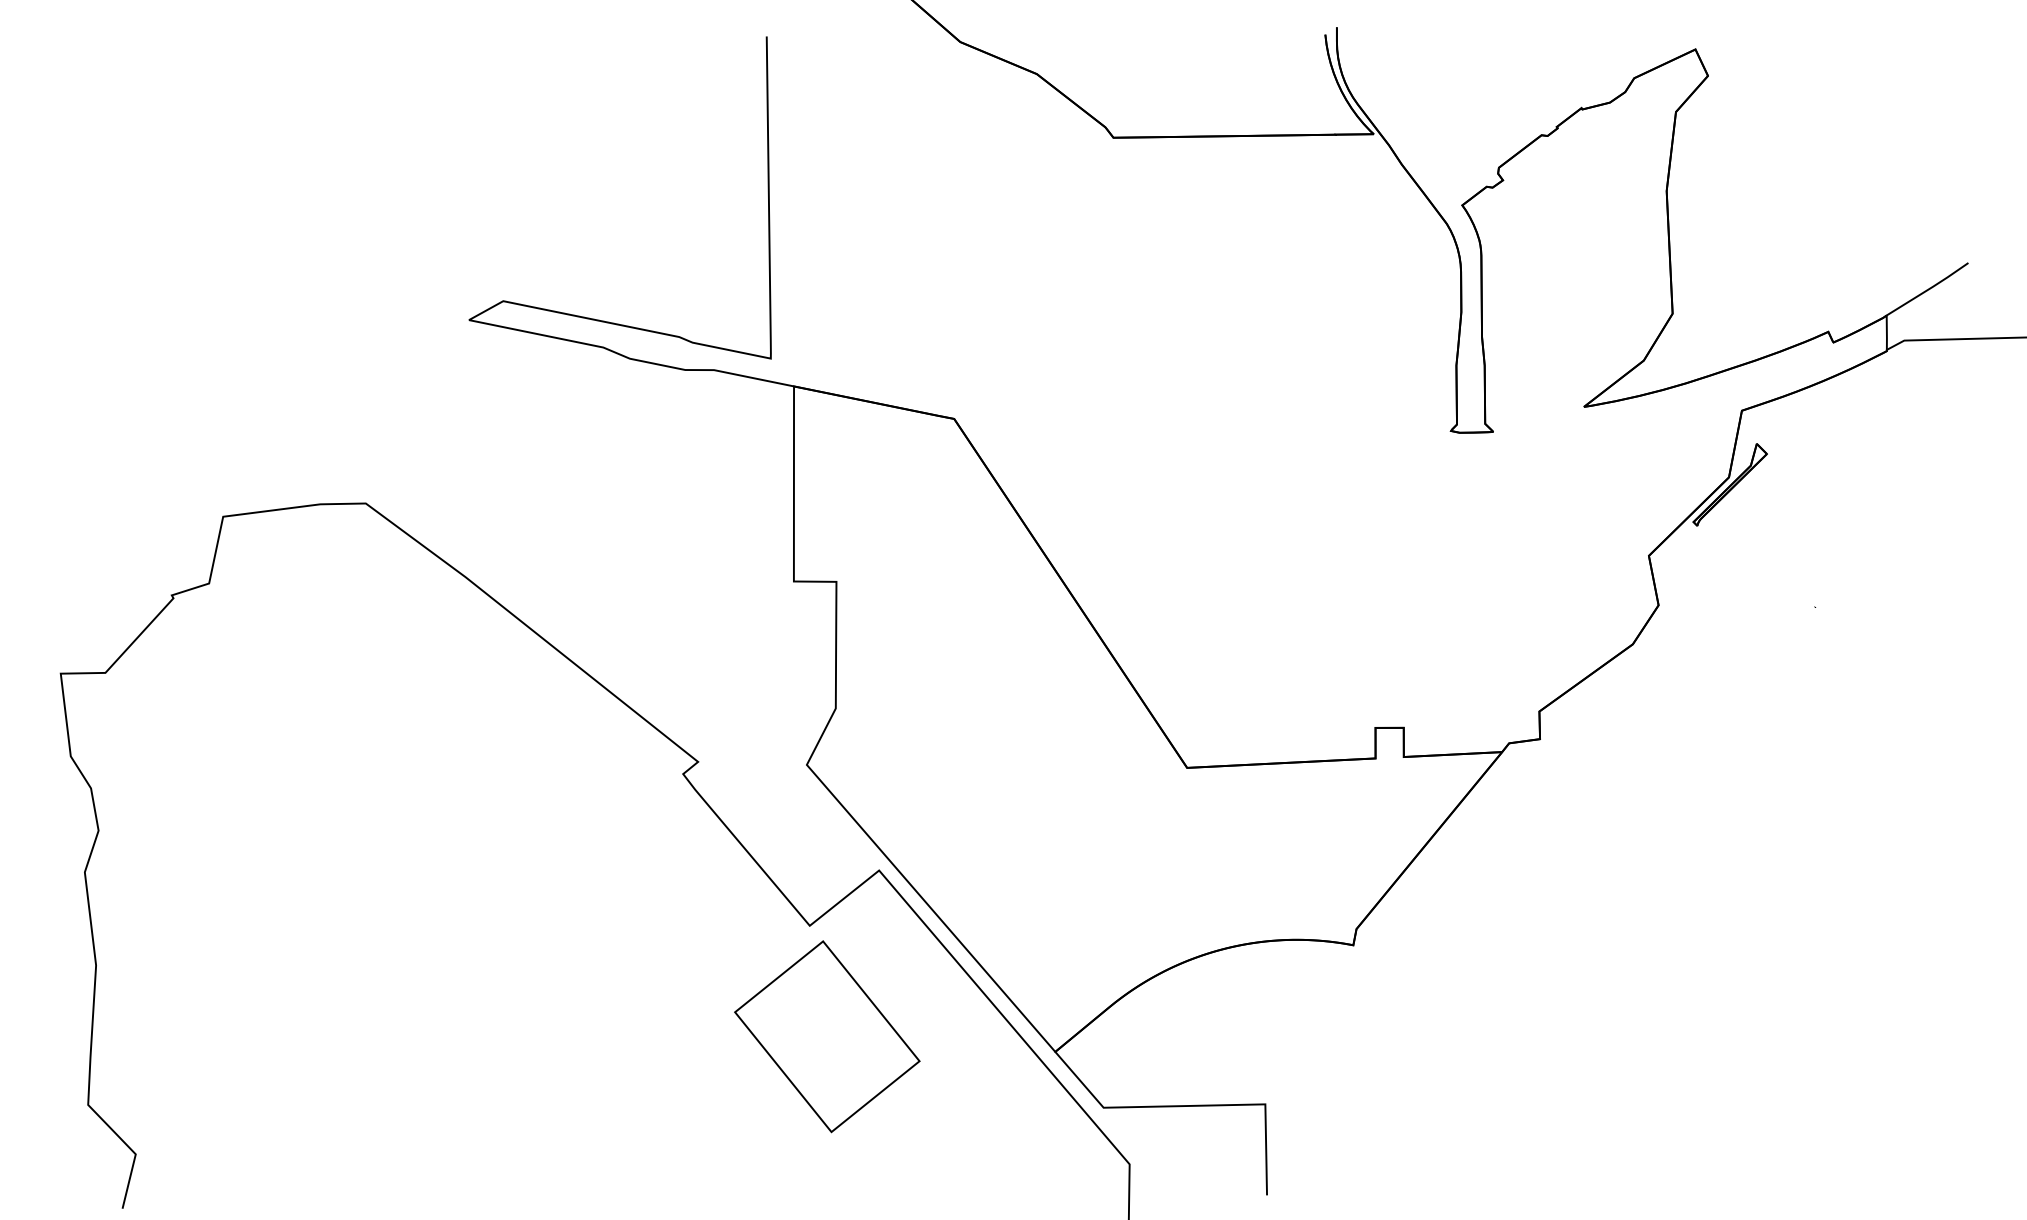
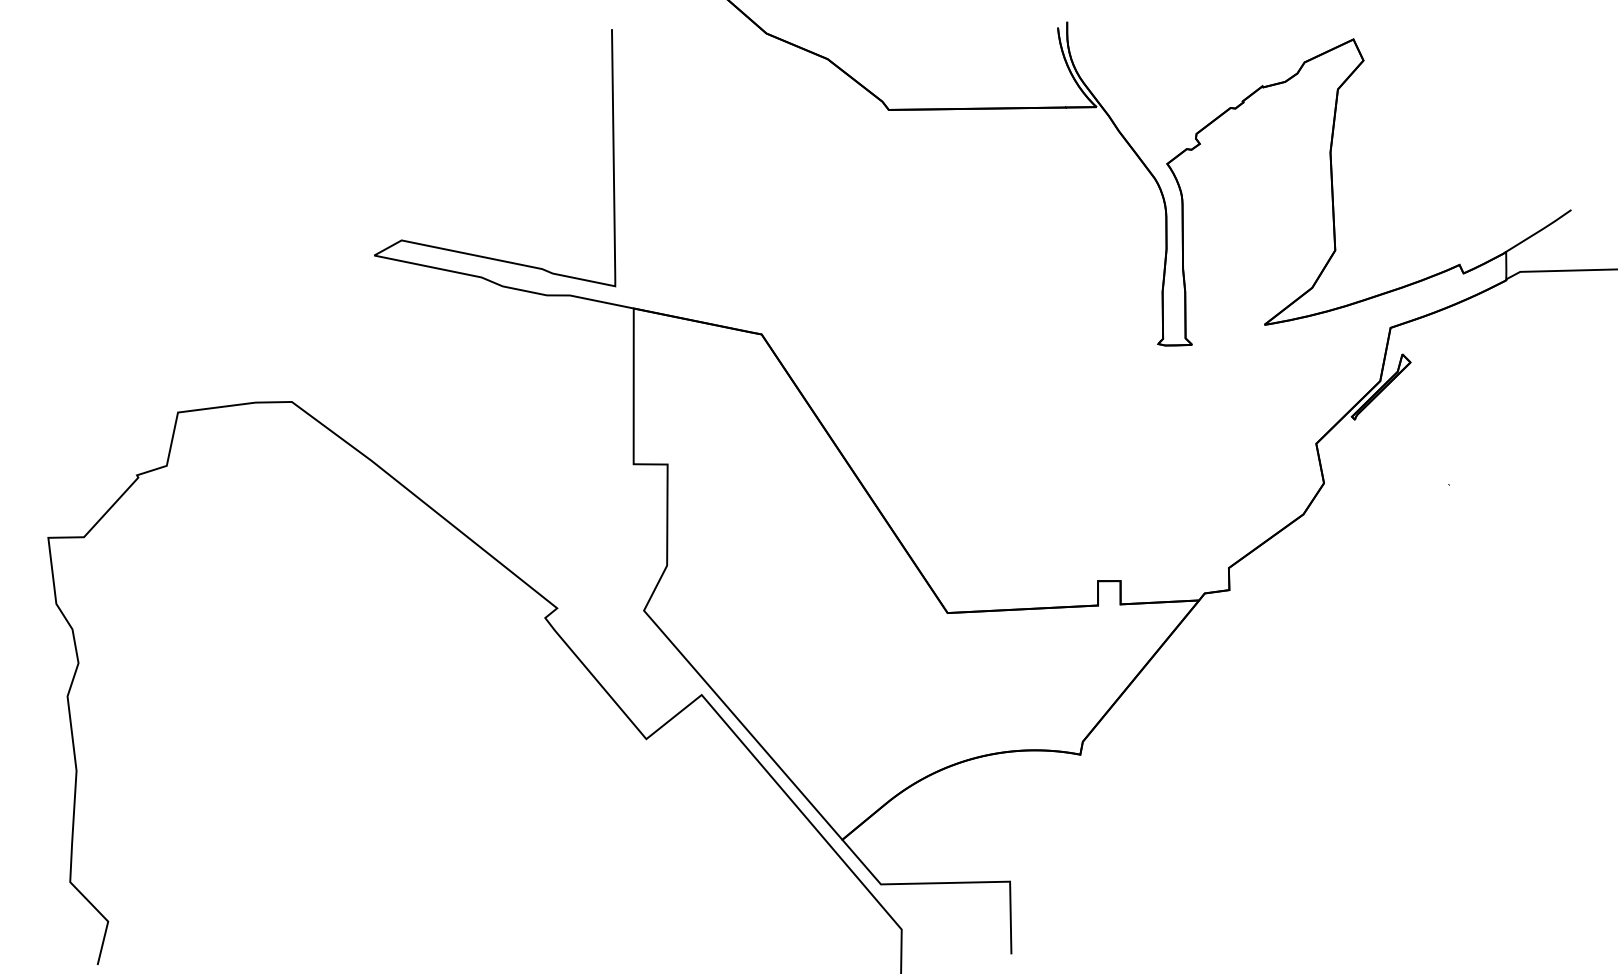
part: (827, 1036) -> (660, 827), removed

